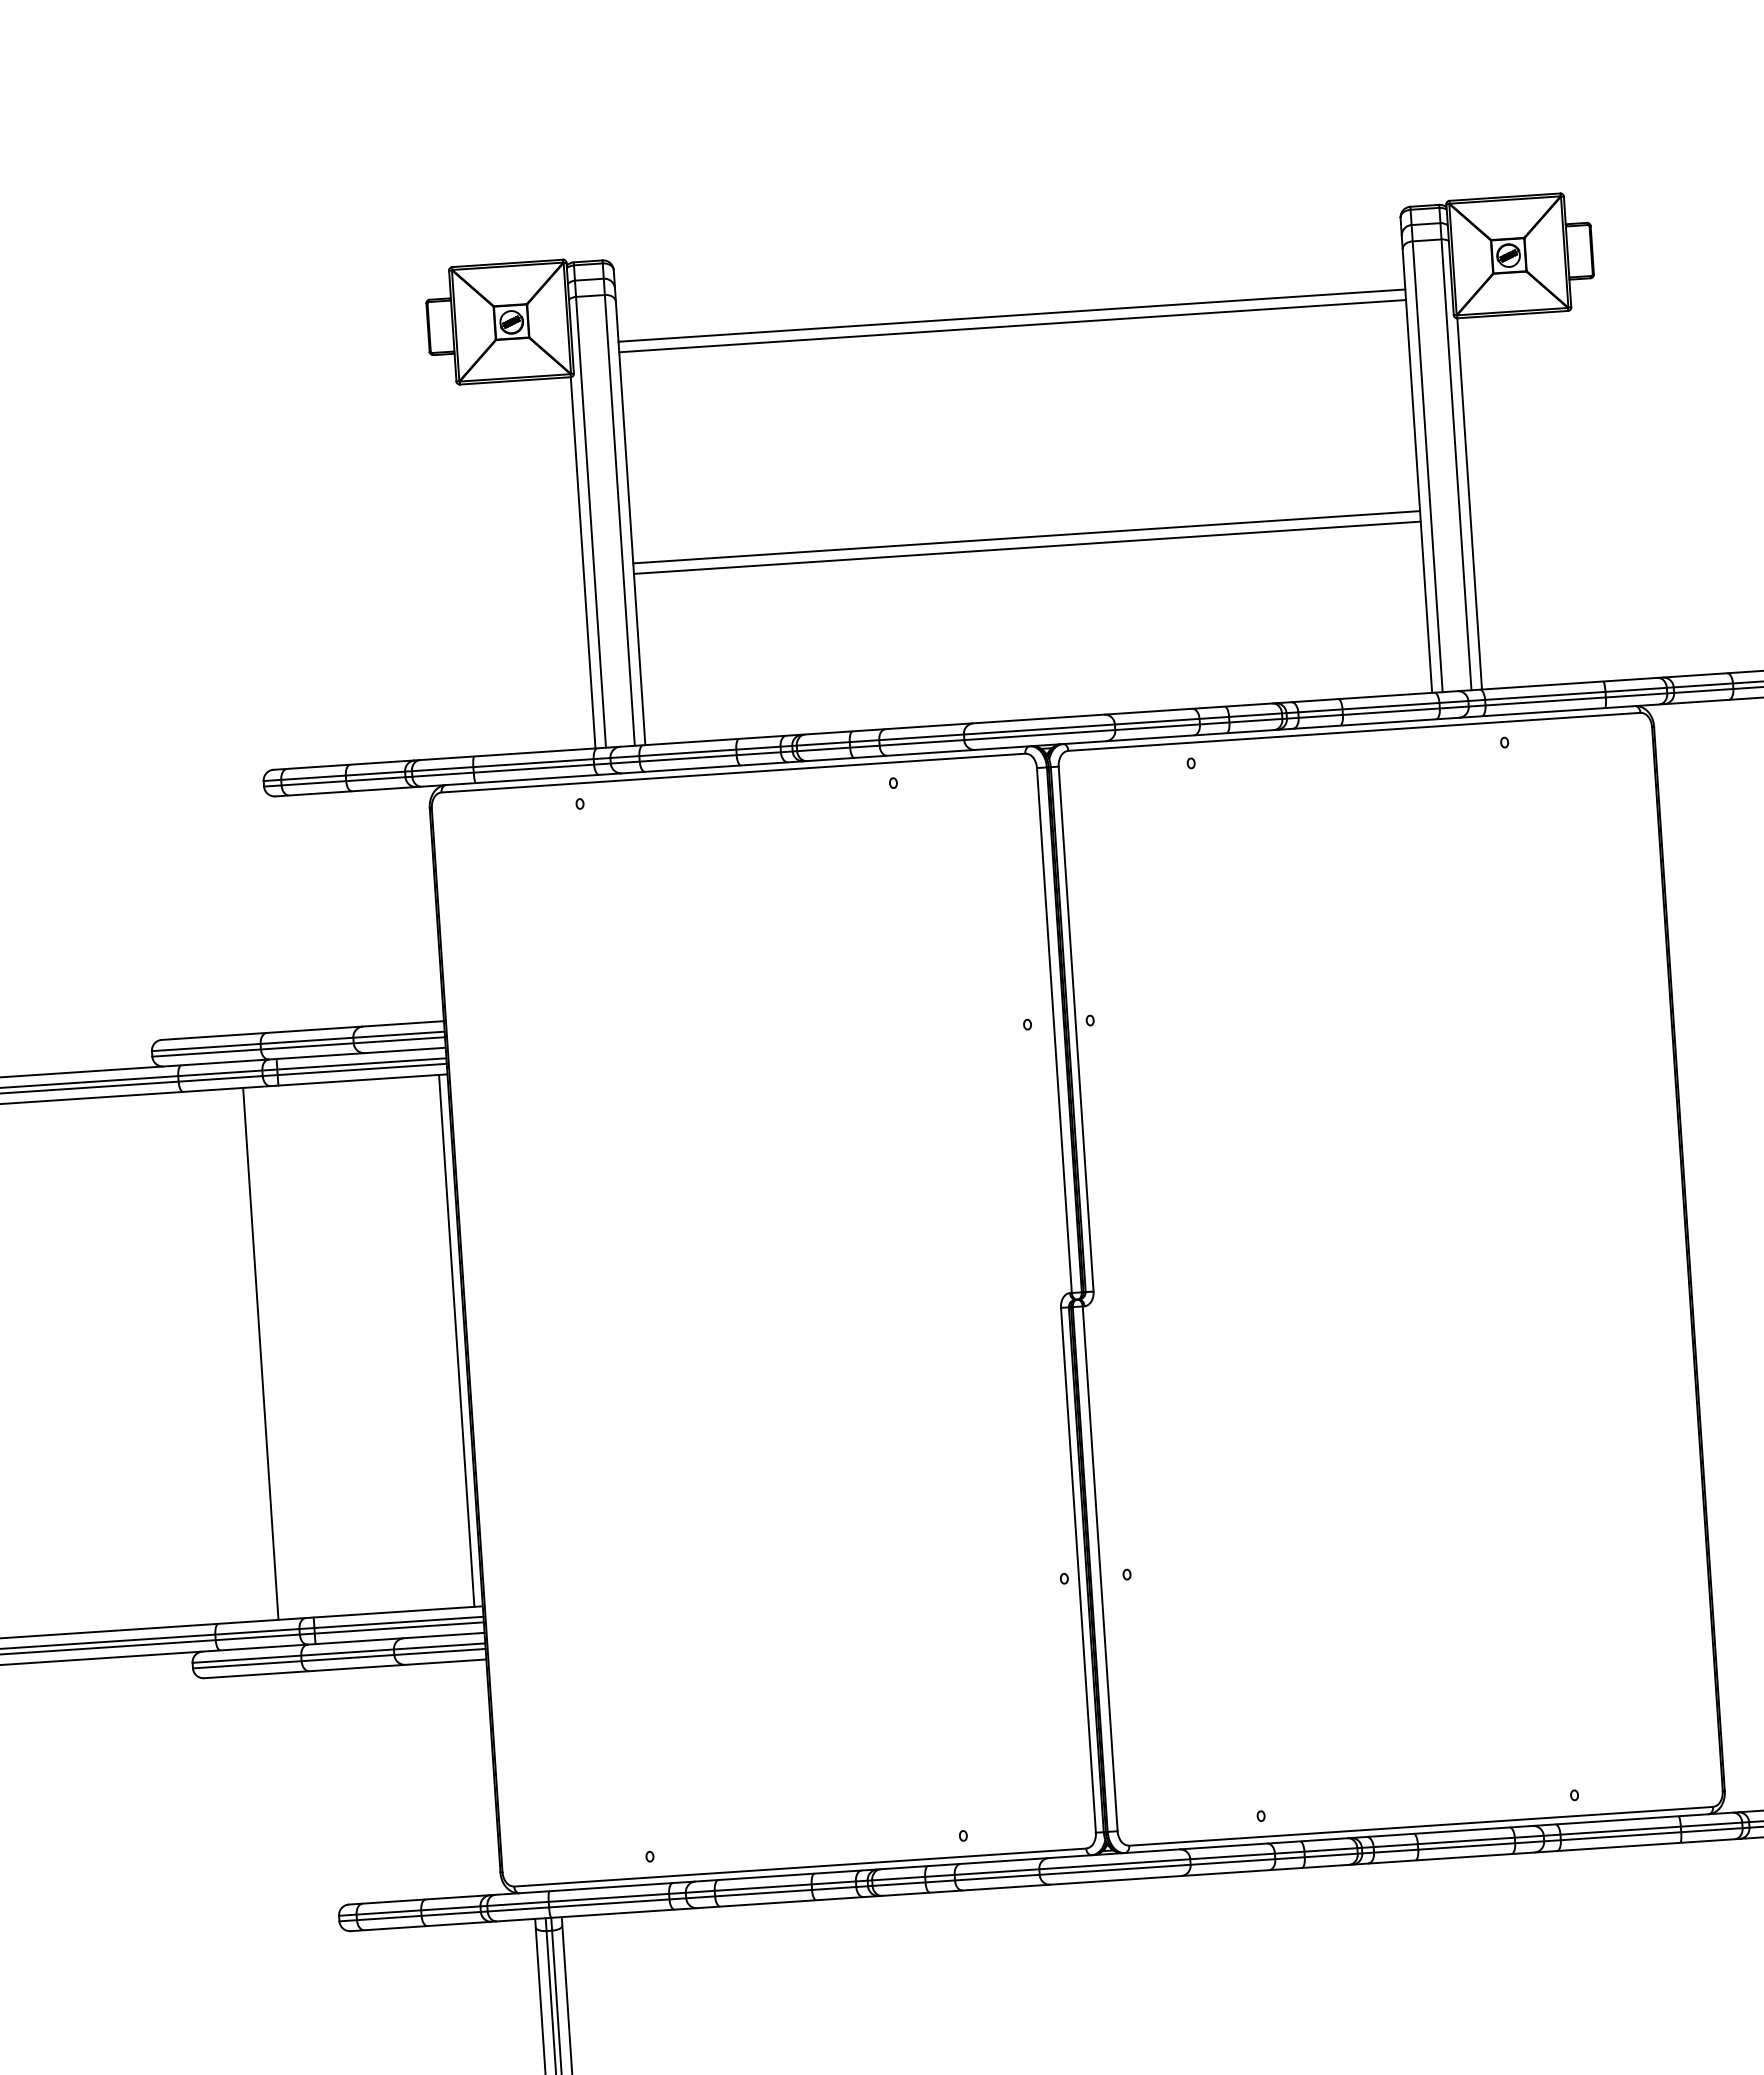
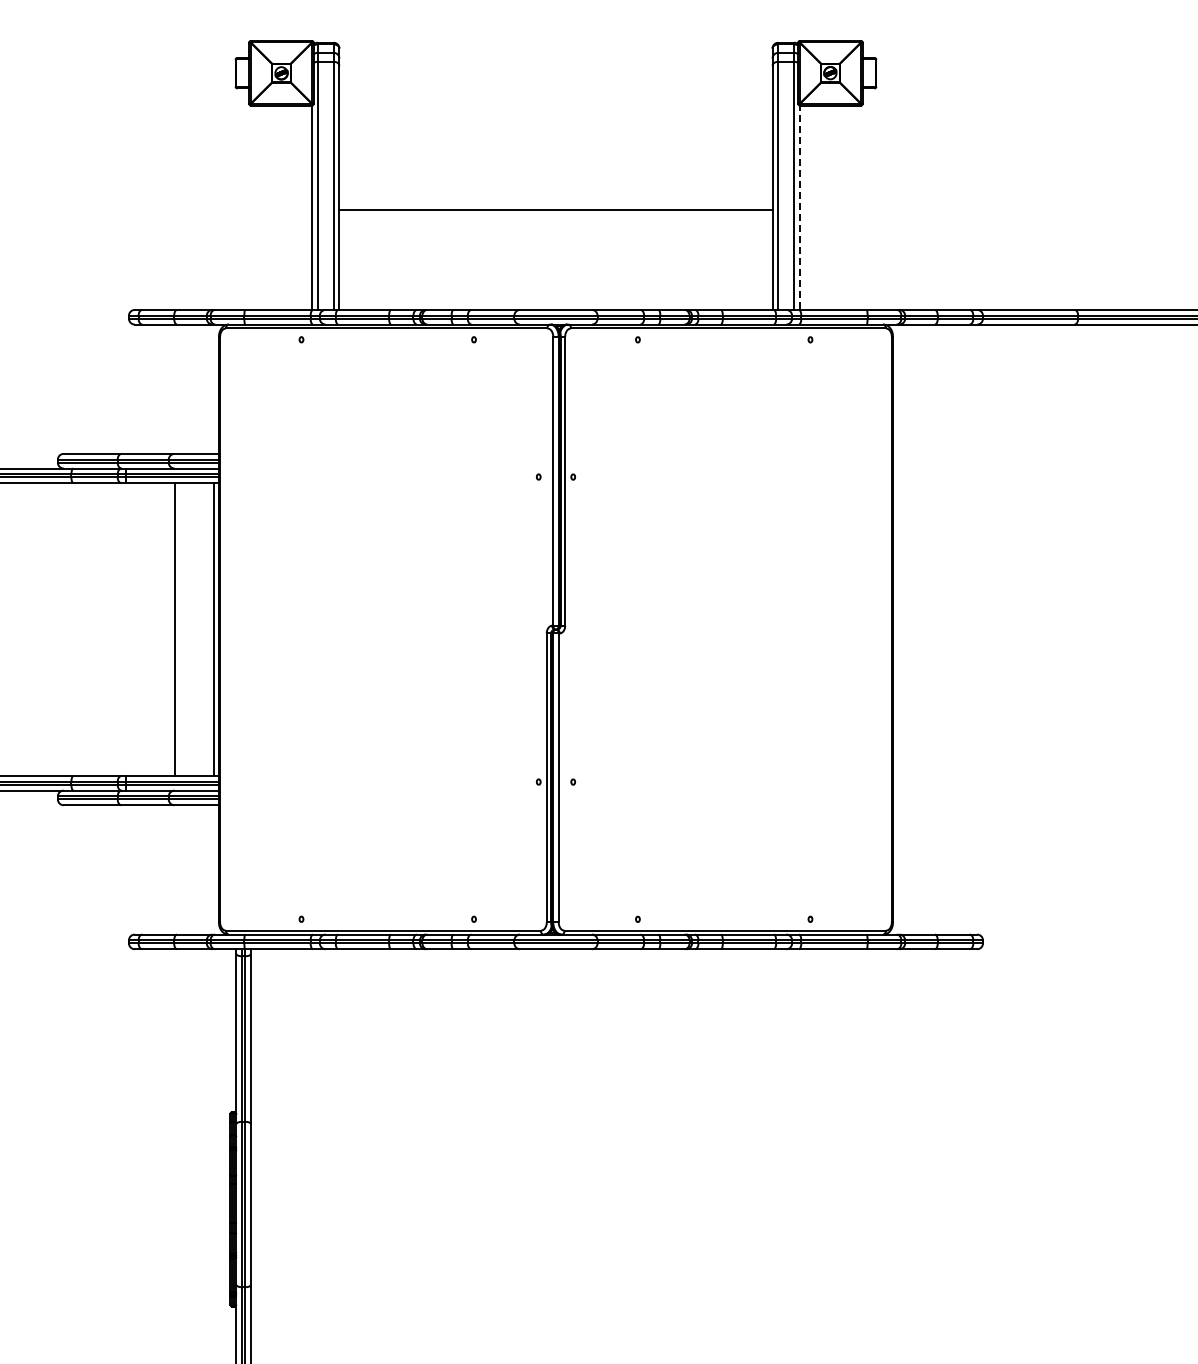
line: (1011, 314) -> (555, 87), removed
line: (1011, 325) -> (555, 93), removed
line: (1468, 503) -> (799, 207), solid -> dashed
line: (1026, 547) -> (555, 215), removed
line: (260, 1353) -> (174, 629), moved

